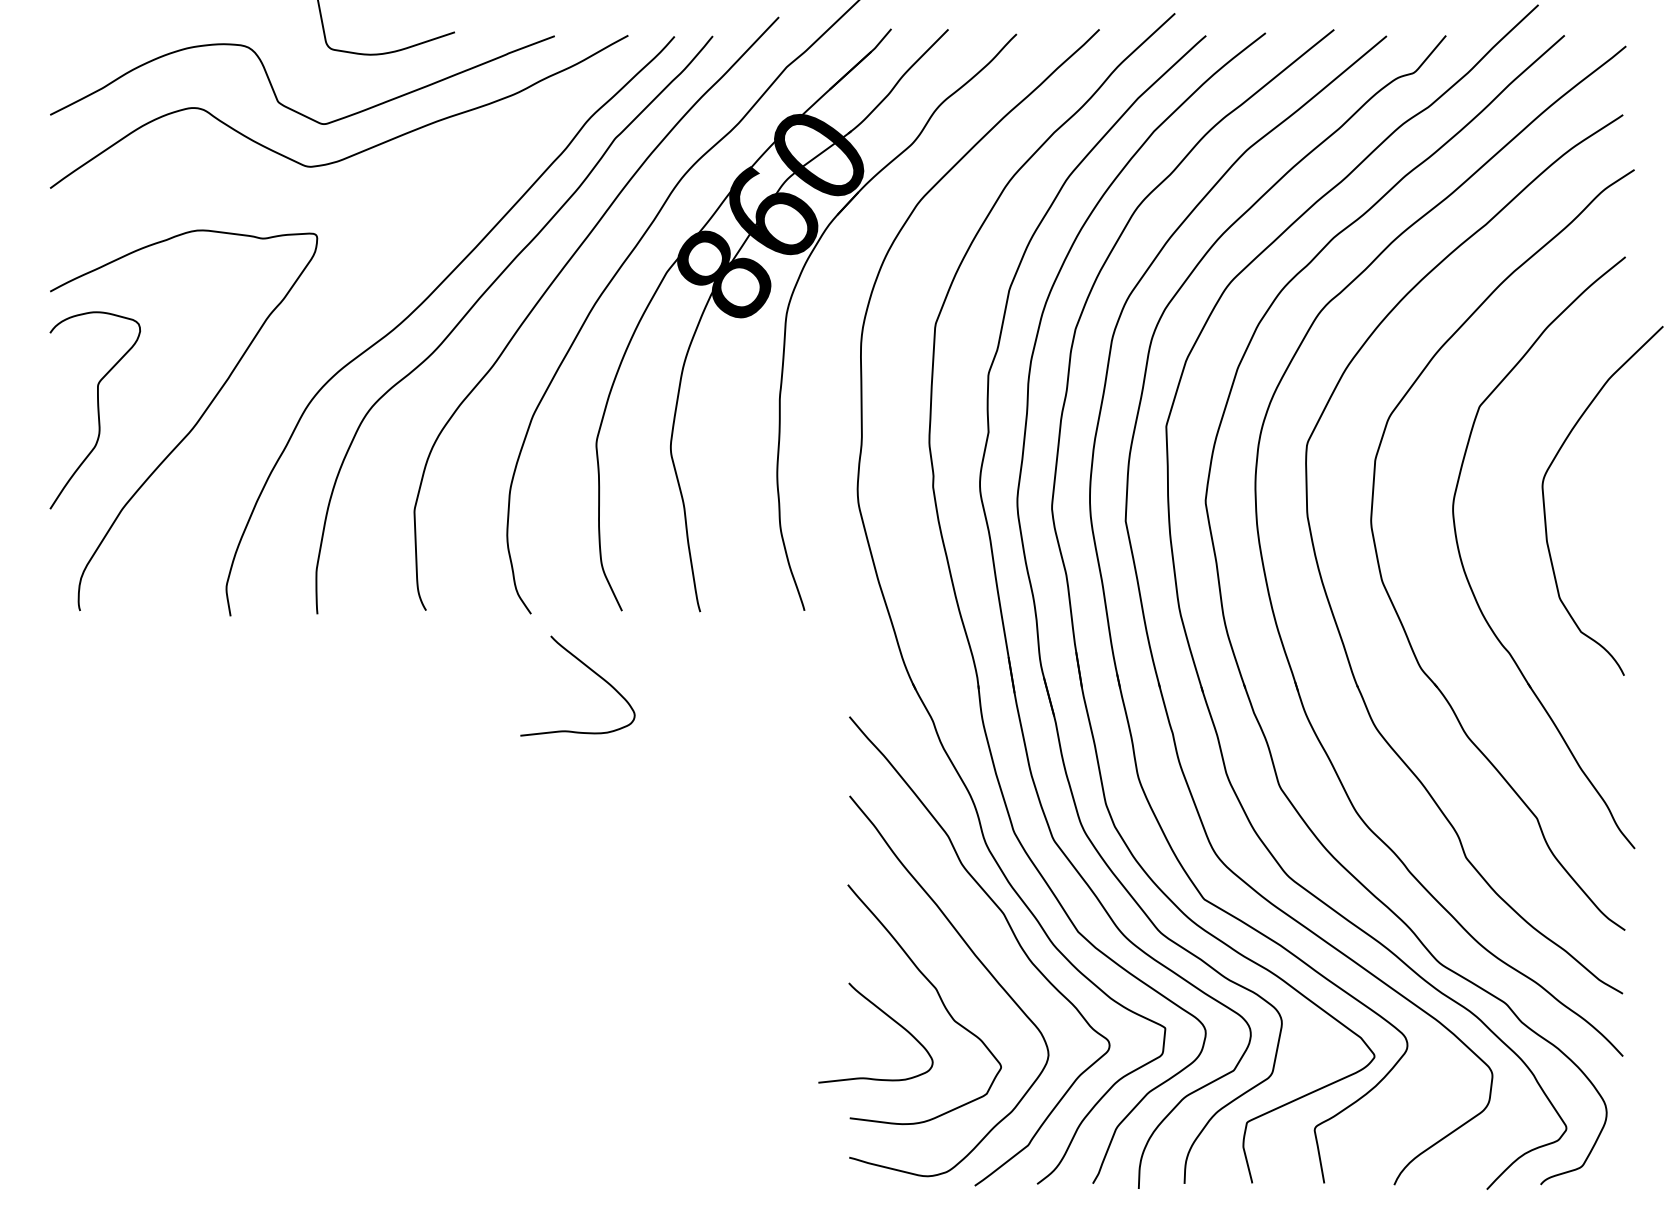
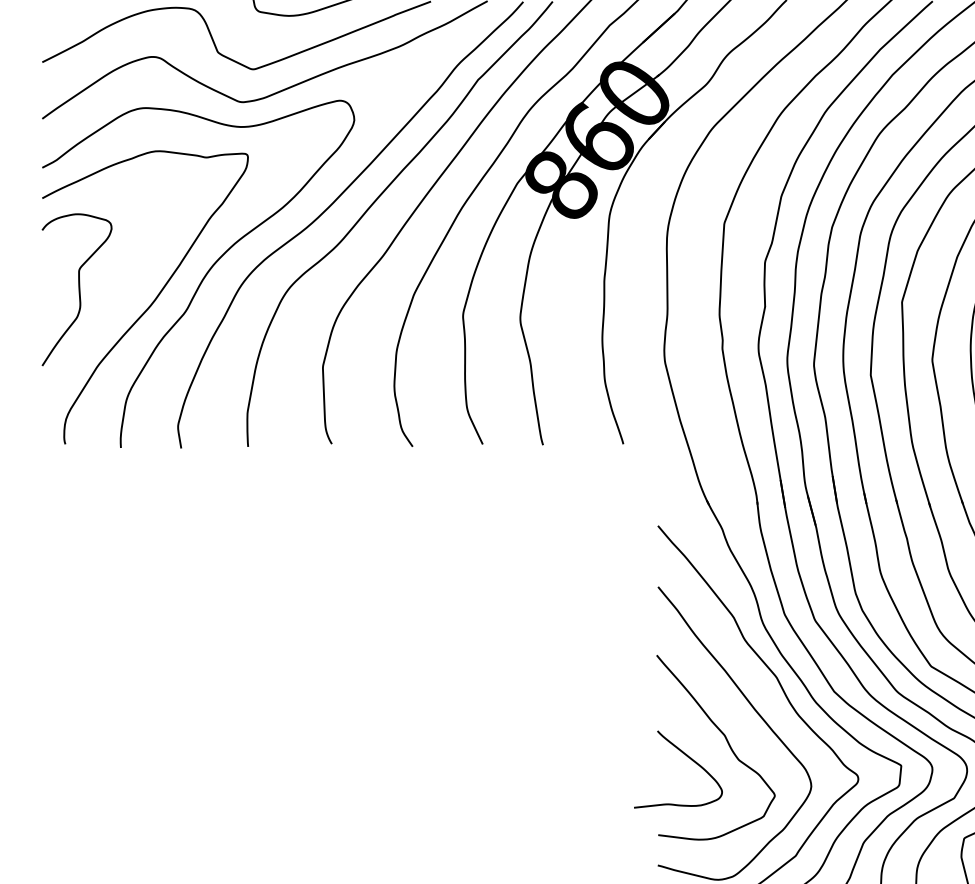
curve: (260, 392) -> (204, 276), added
curve: (591, 671) -> (459, 490), removed

